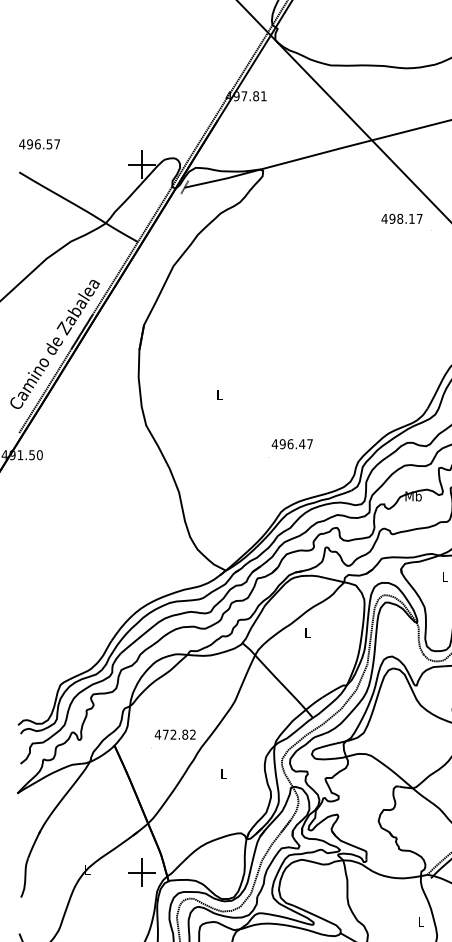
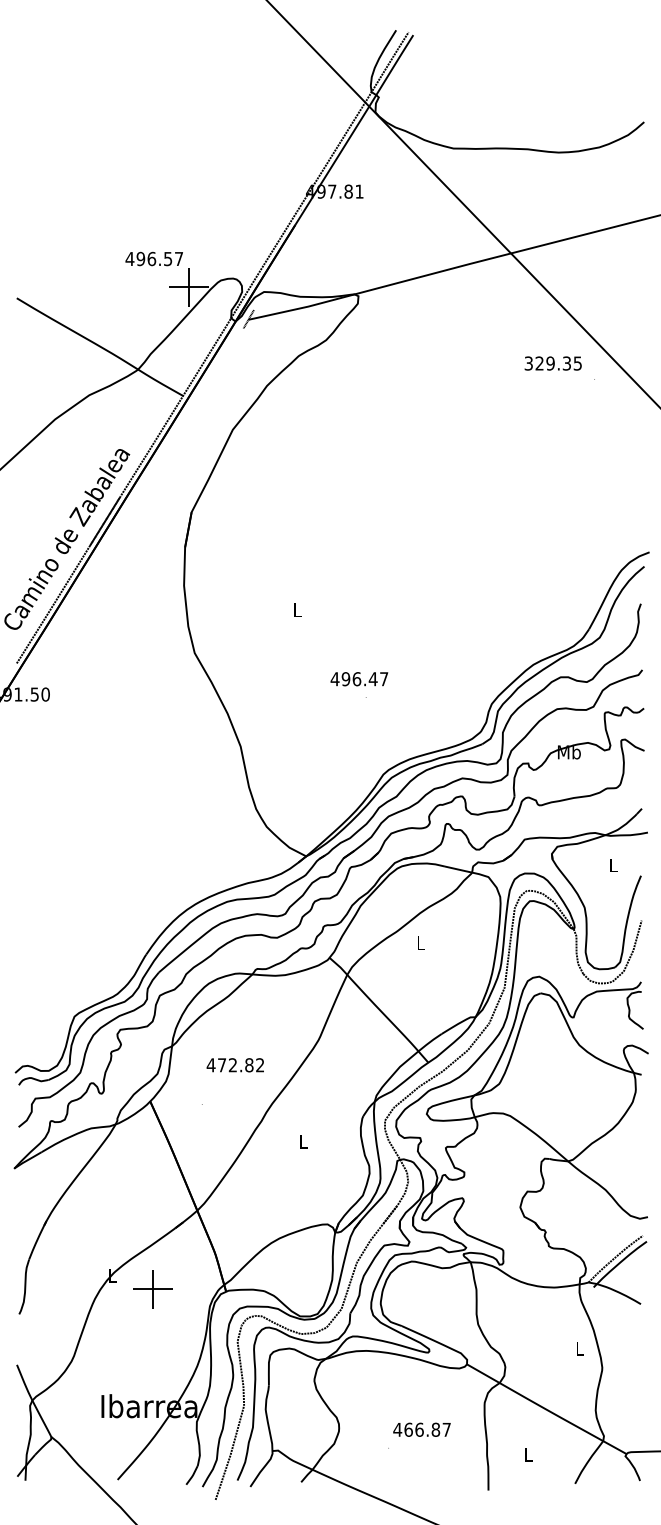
text: (39, 143) -> (153, 258), moved
text: (401, 218) -> (552, 363), 498.17 -> 329.35
text: (292, 444) -> (359, 679), moved
text: (174, 734) -> (234, 1065), moved
part: (141, 872) -> (152, 1289), moved

